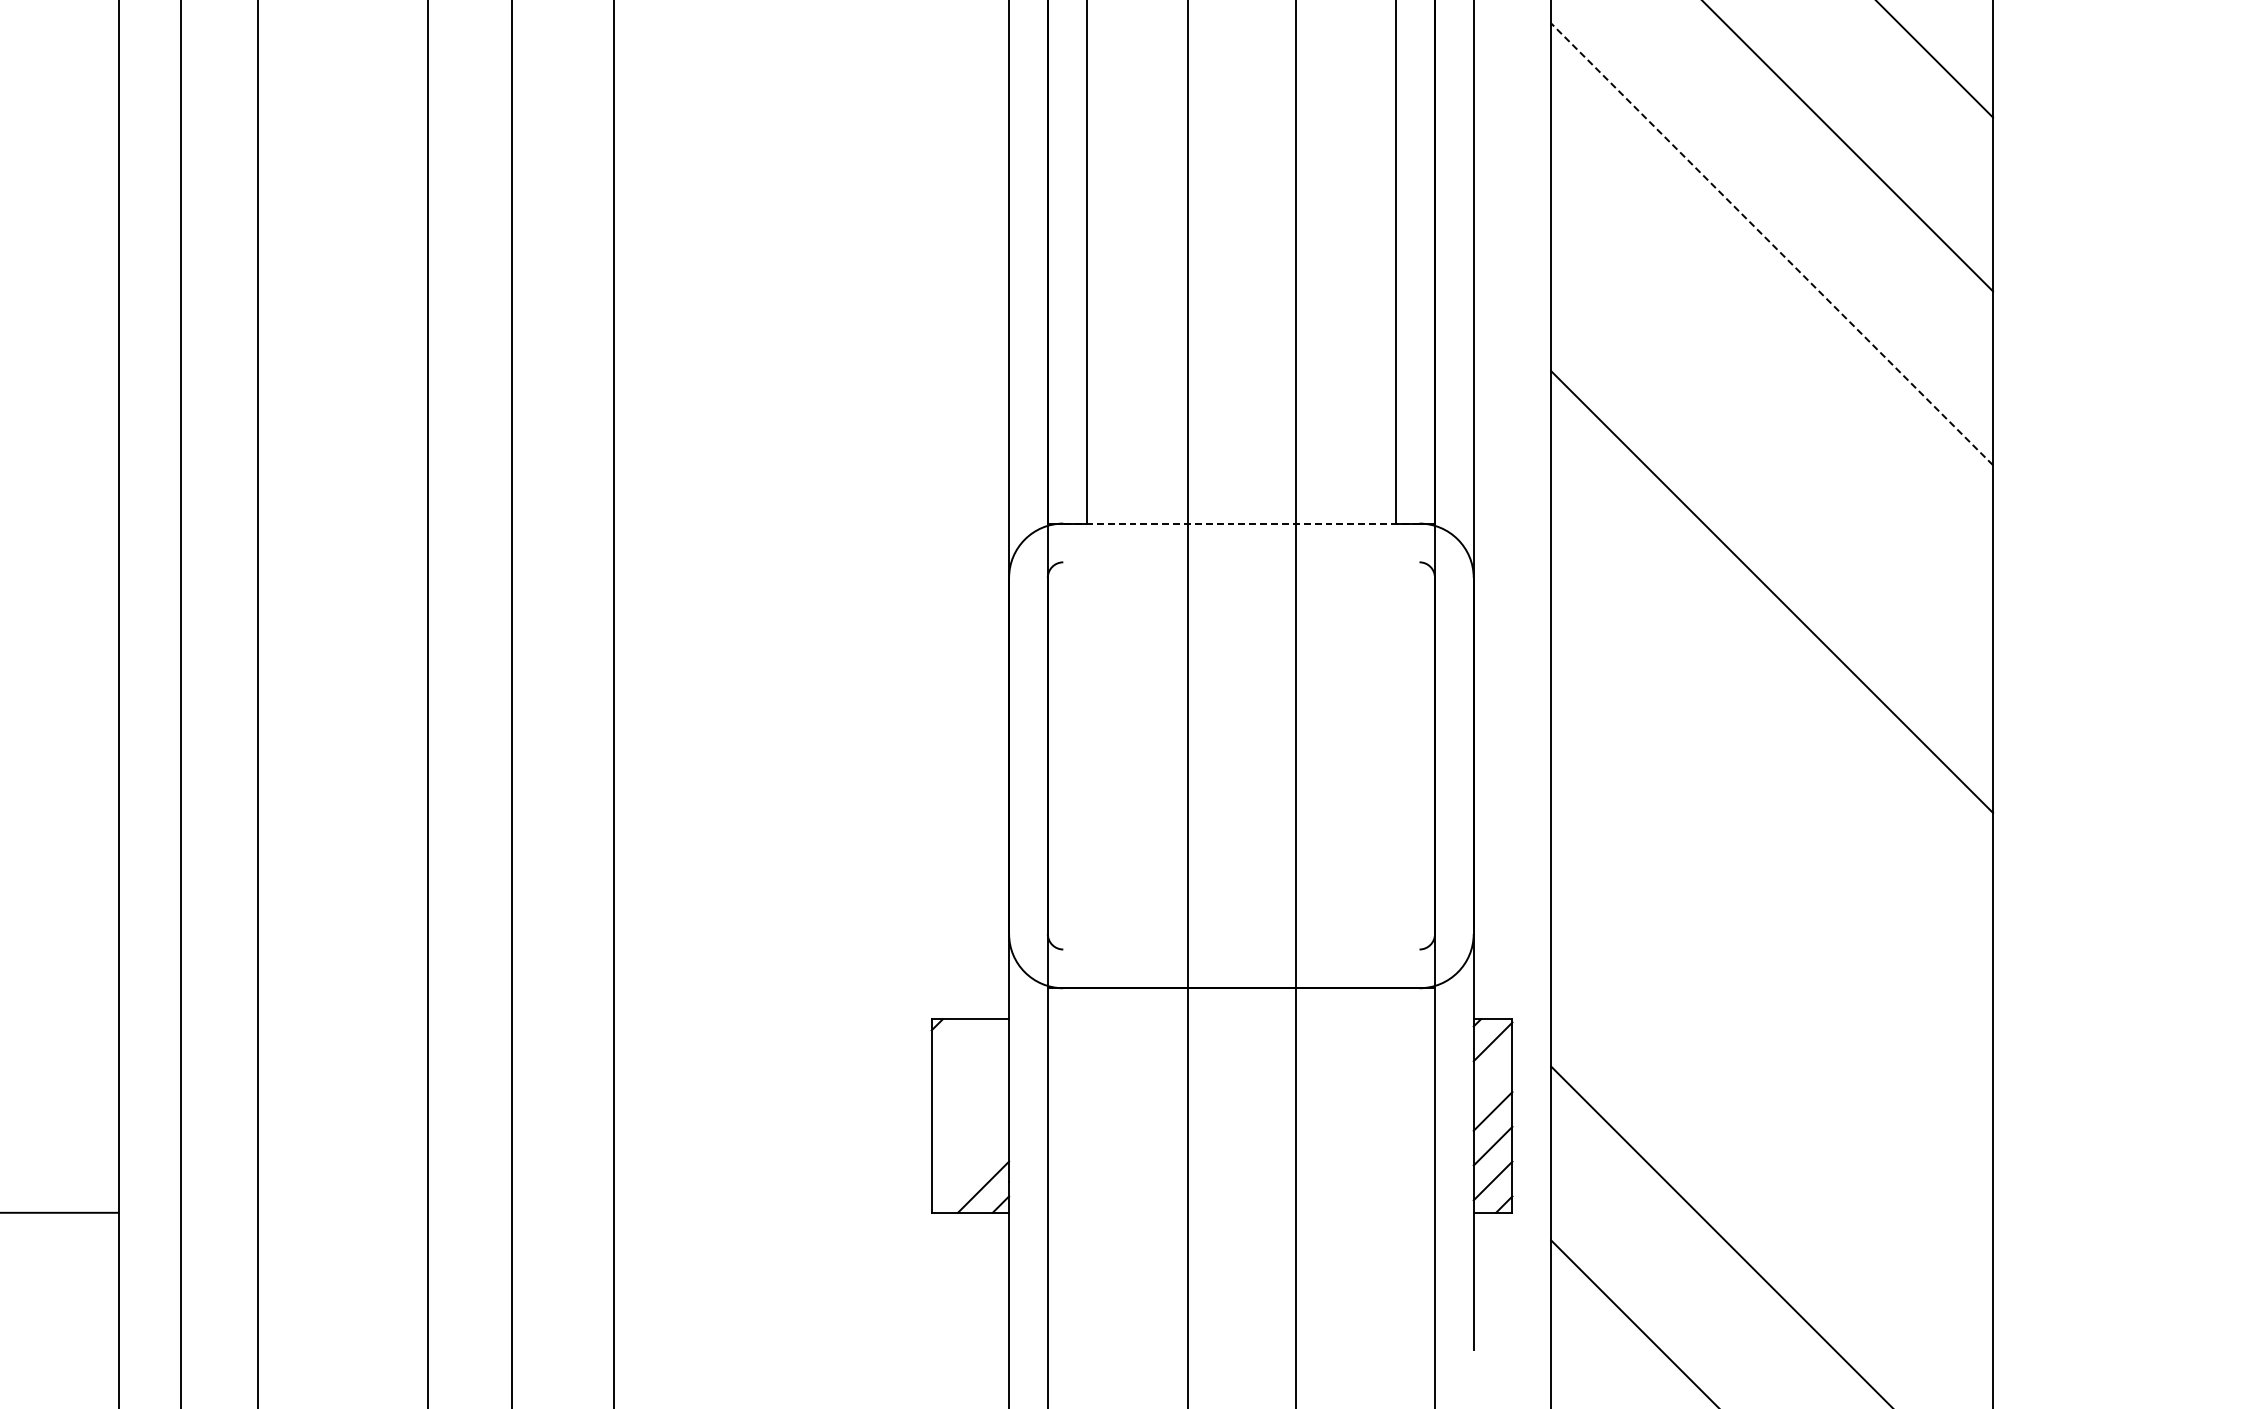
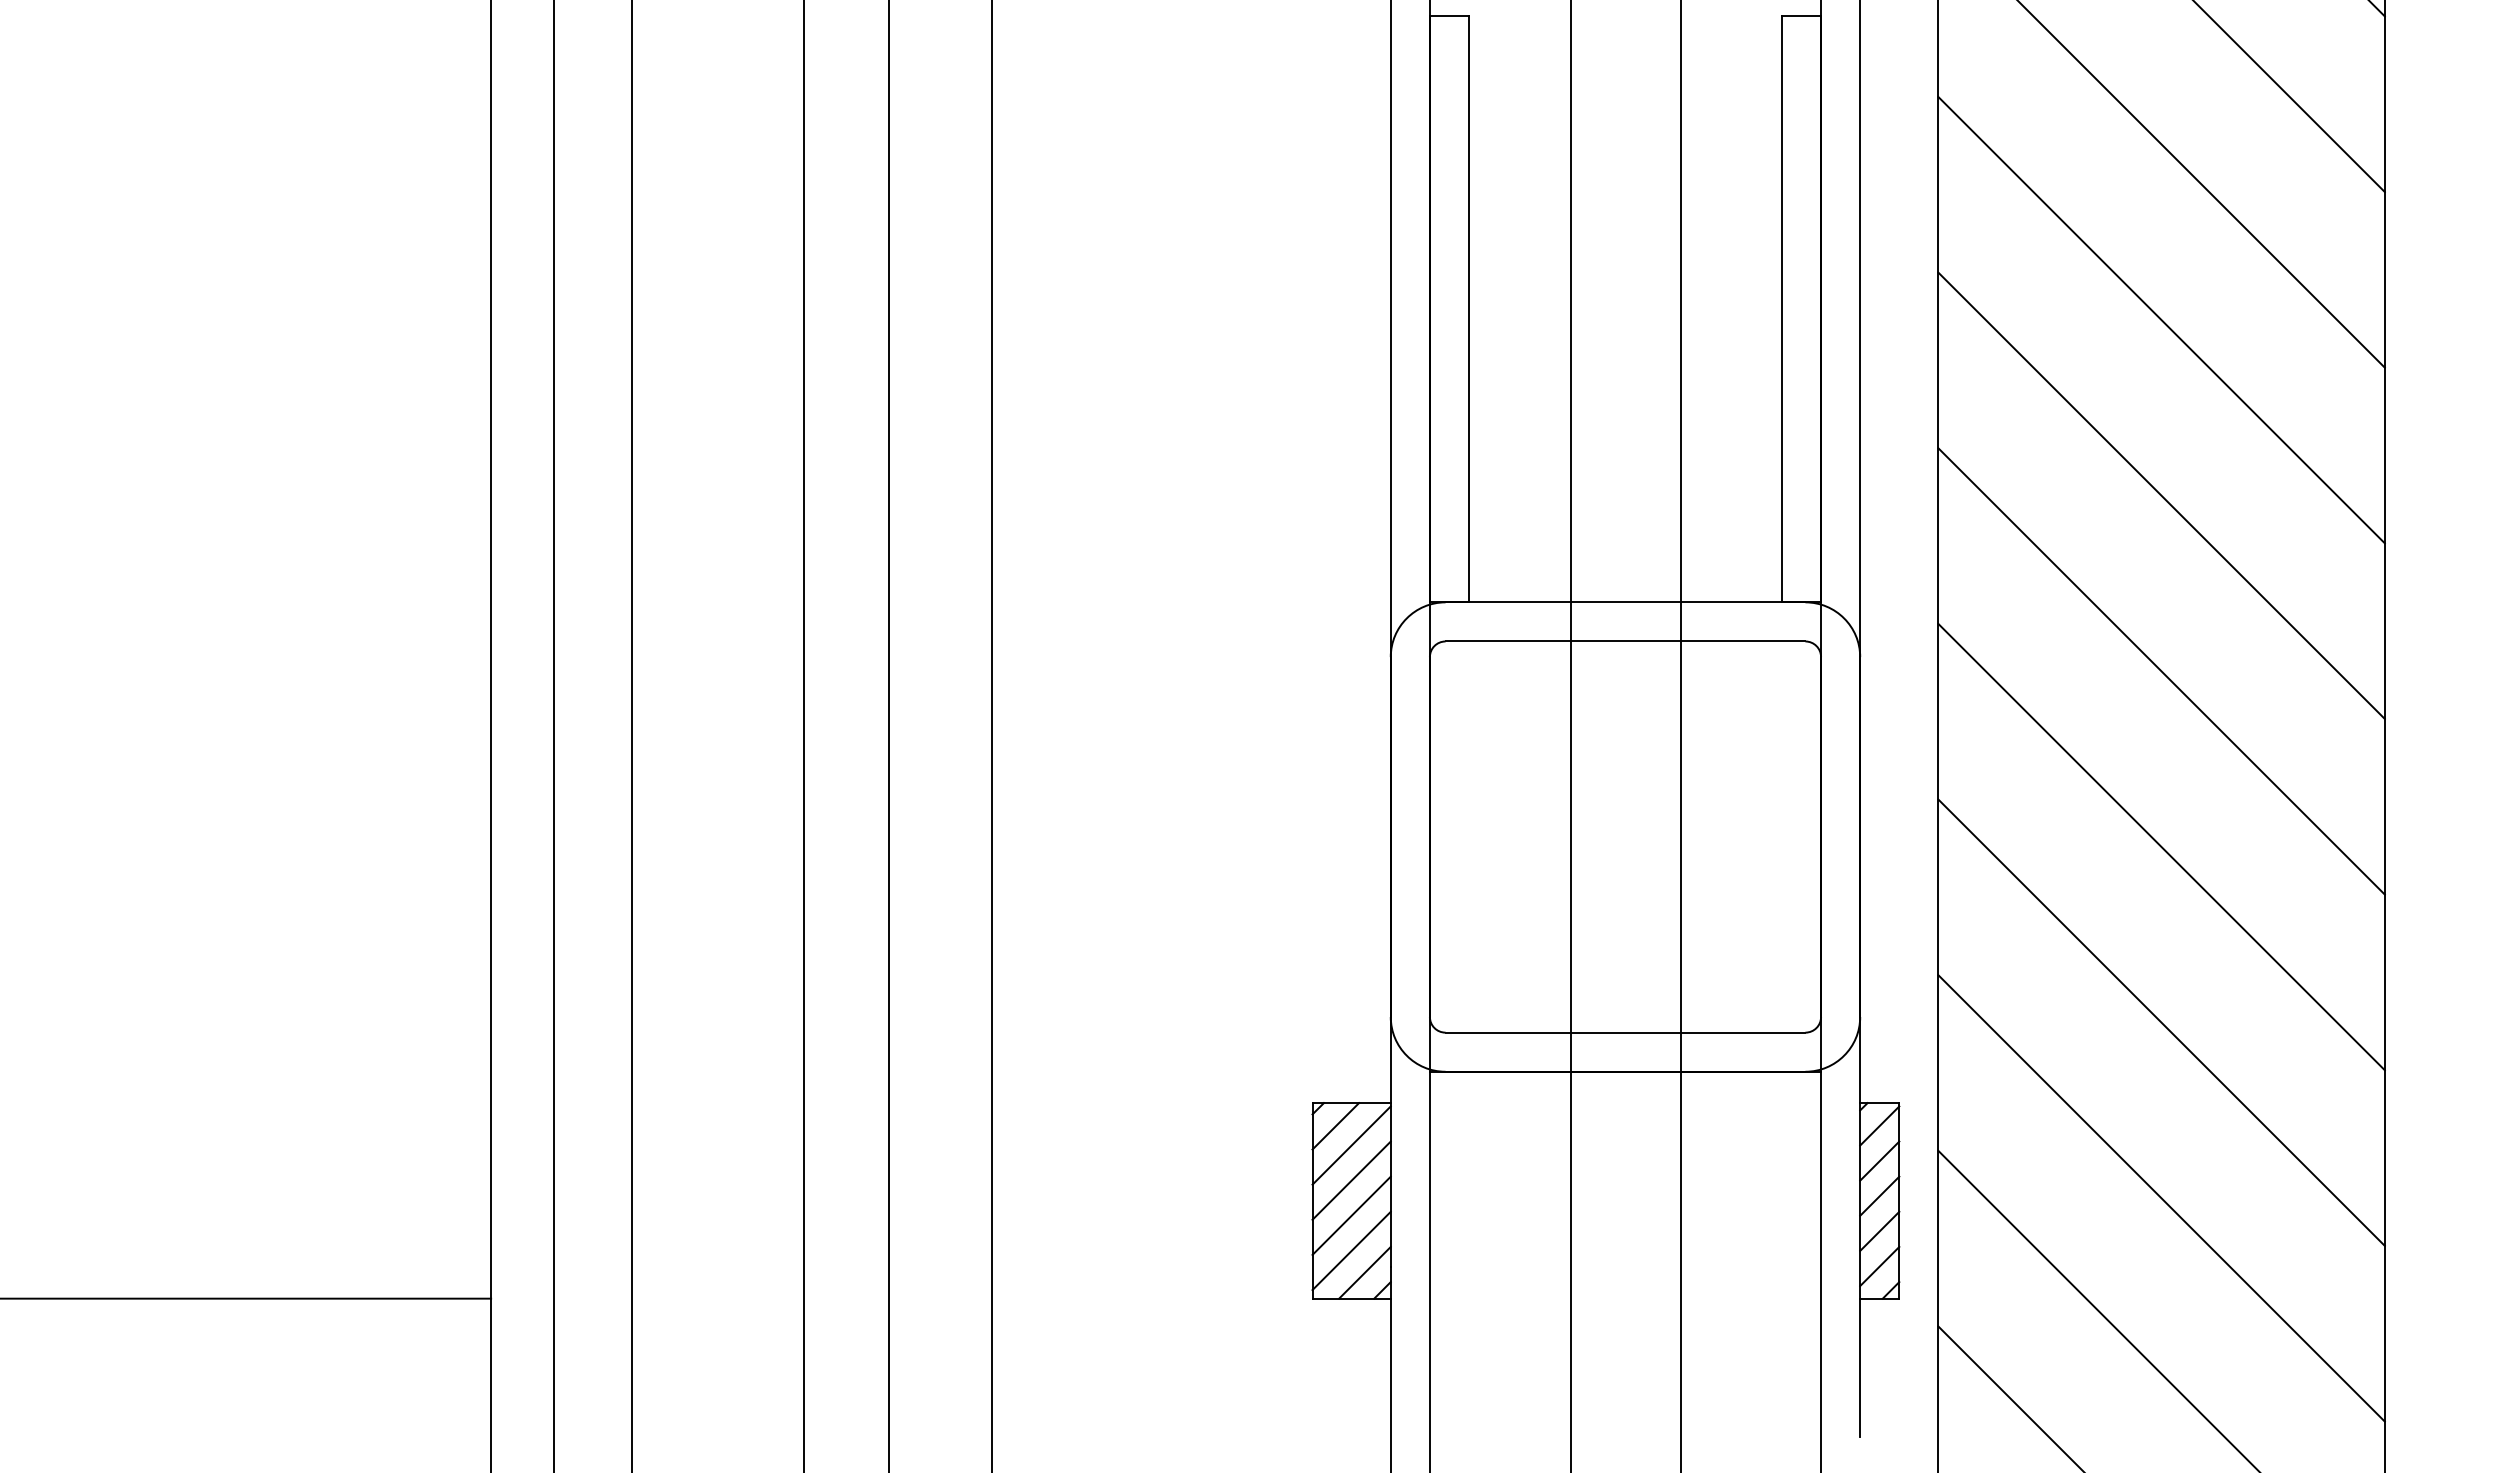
line: (1771, 244) -> (2161, 320), dashed -> solid
line: (1771, 417) -> (2161, 495), added
line: (1241, 523) -> (1625, 602), dashed -> solid
line: (1241, 562) -> (1625, 641), added
line: (1771, 765) -> (2161, 846), added
line: (1771, 939) -> (2161, 1022), added
line: (1241, 949) -> (1625, 1032), added
line: (954, 1042) -> (1335, 1126), added
line: (970, 1061) -> (1351, 1145), added
line: (1492, 1076) -> (1879, 1160), added
line: (970, 1095) -> (1351, 1180), added
line: (1771, 1113) -> (2161, 1198), added
line: (970, 1130) -> (1351, 1215), added
line: (970, 1165) -> (1351, 1250), added

